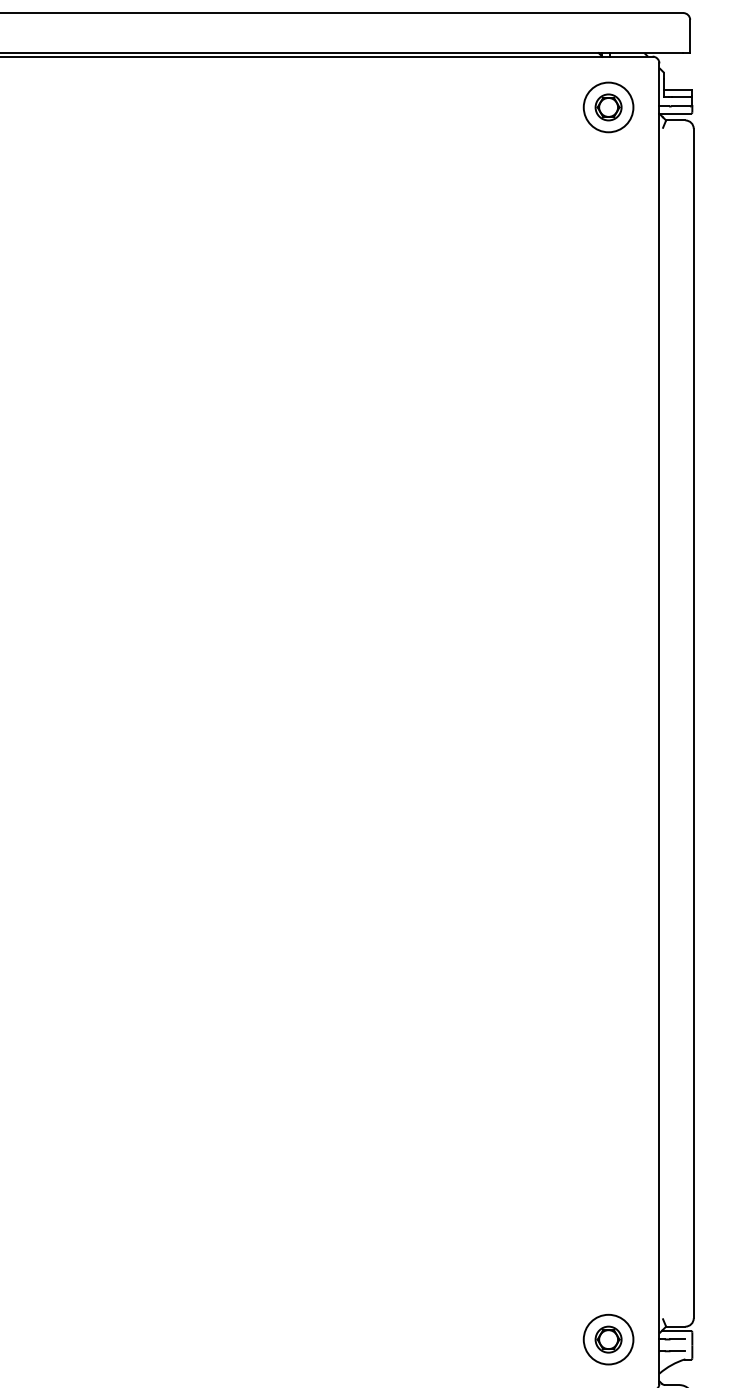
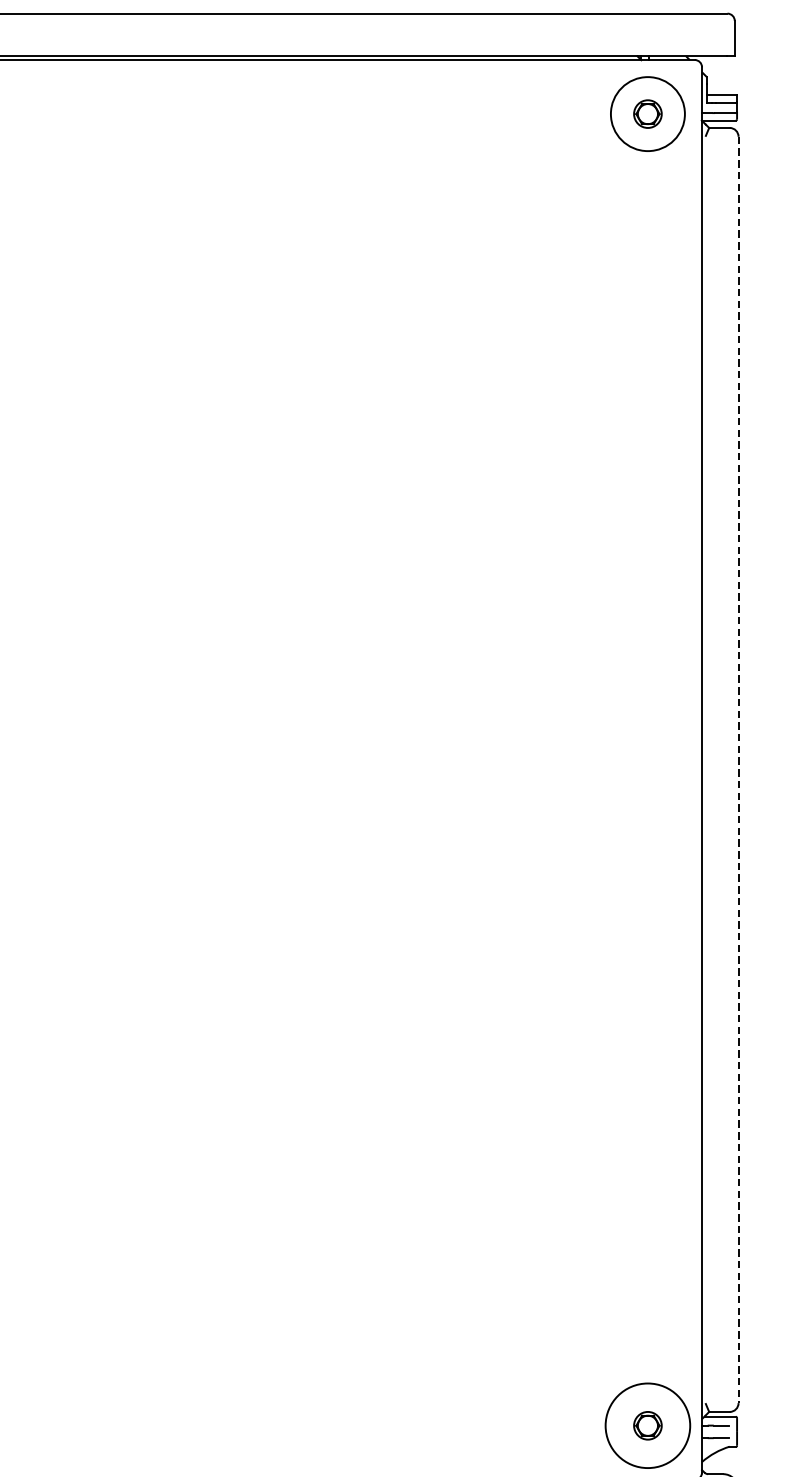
circle: (608, 107) -> (647, 114), size x1.4
line: (693, 723) -> (738, 769), solid -> dashed
circle: (608, 1339) -> (647, 1425), size x1.6

